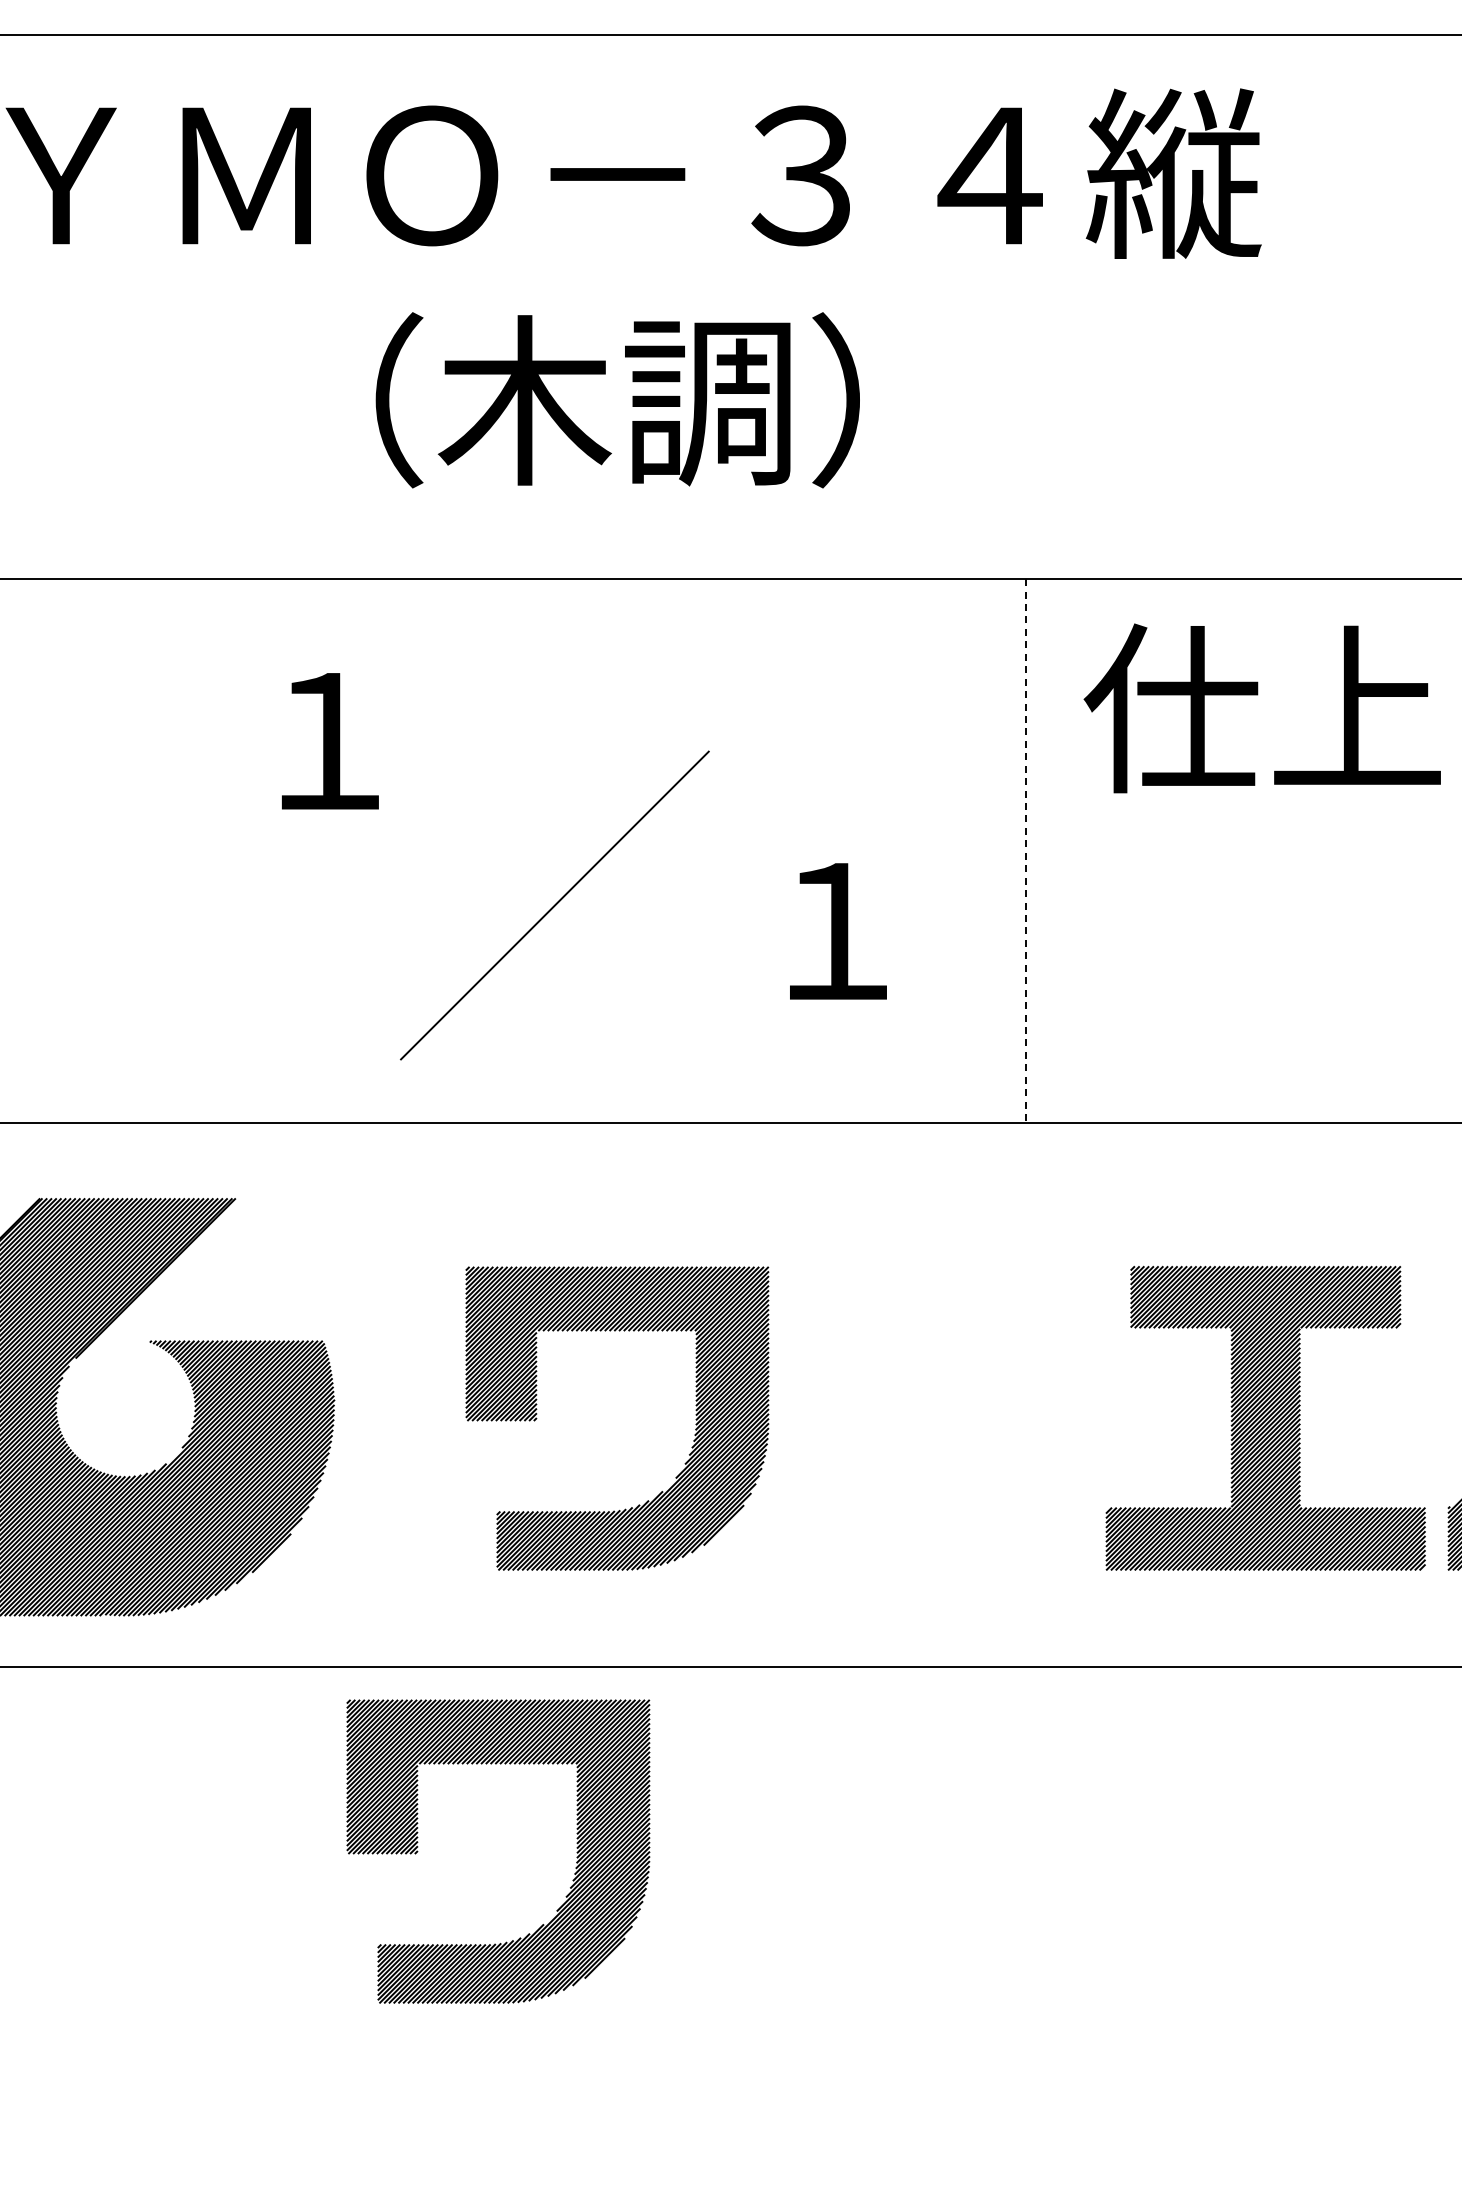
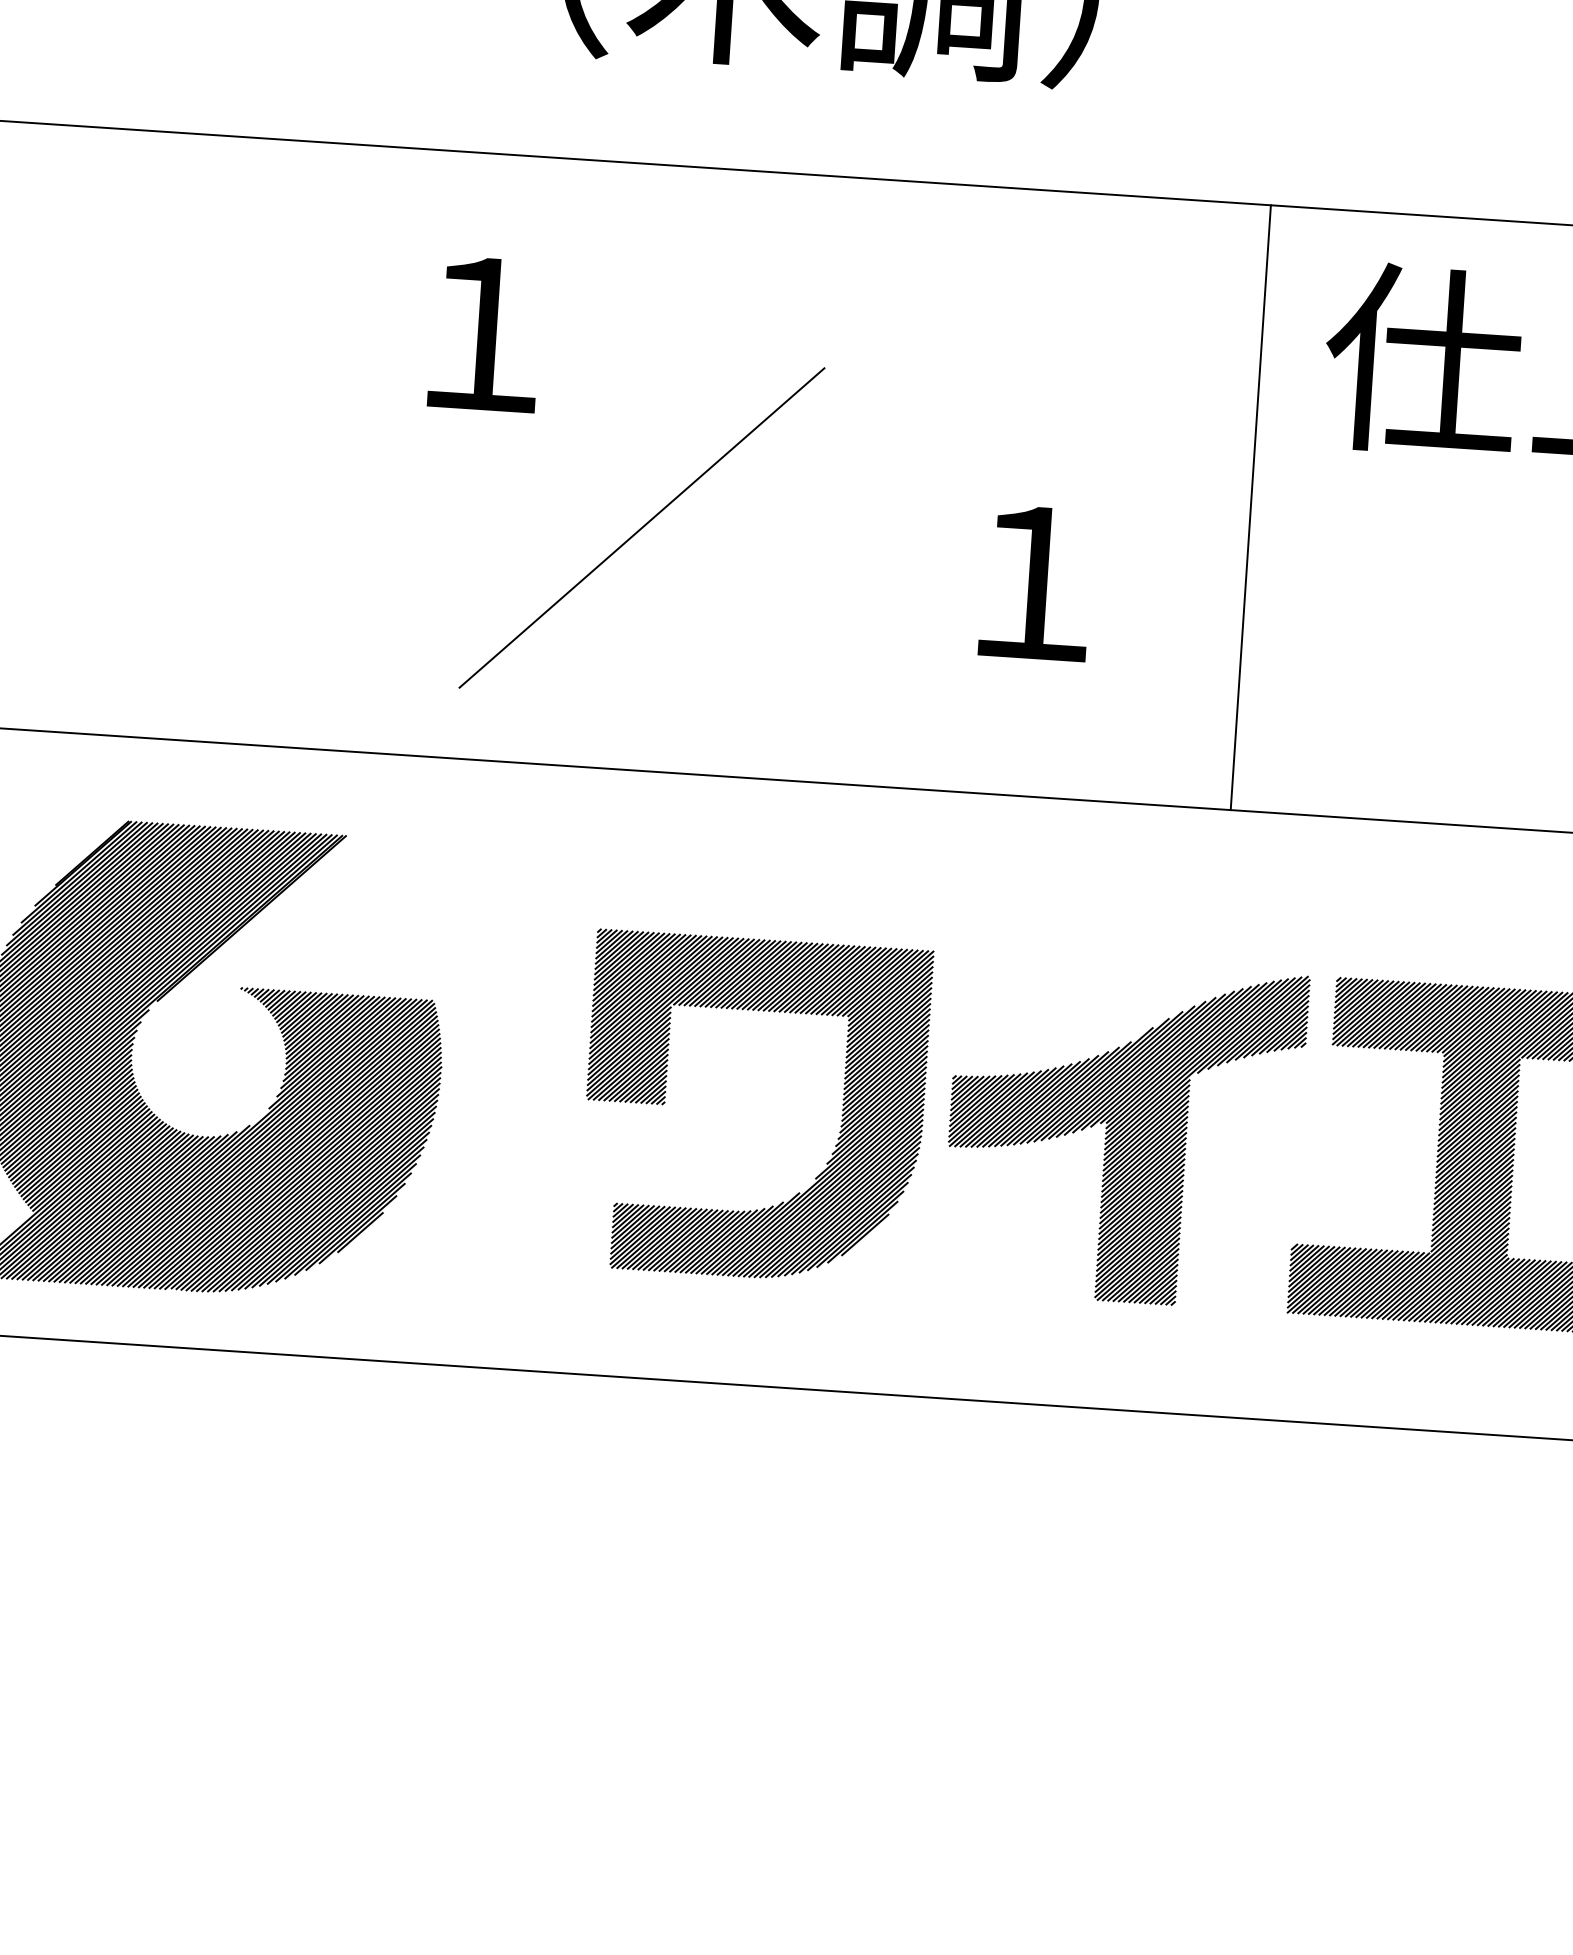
line: (1025, 851) -> (1250, 508), dashed -> solid
line: (554, 905) -> (641, 527), moved
part: (949, 1418) -> (1123, 1132), added
part: (576, 1852) -> (677, 1587), removed

